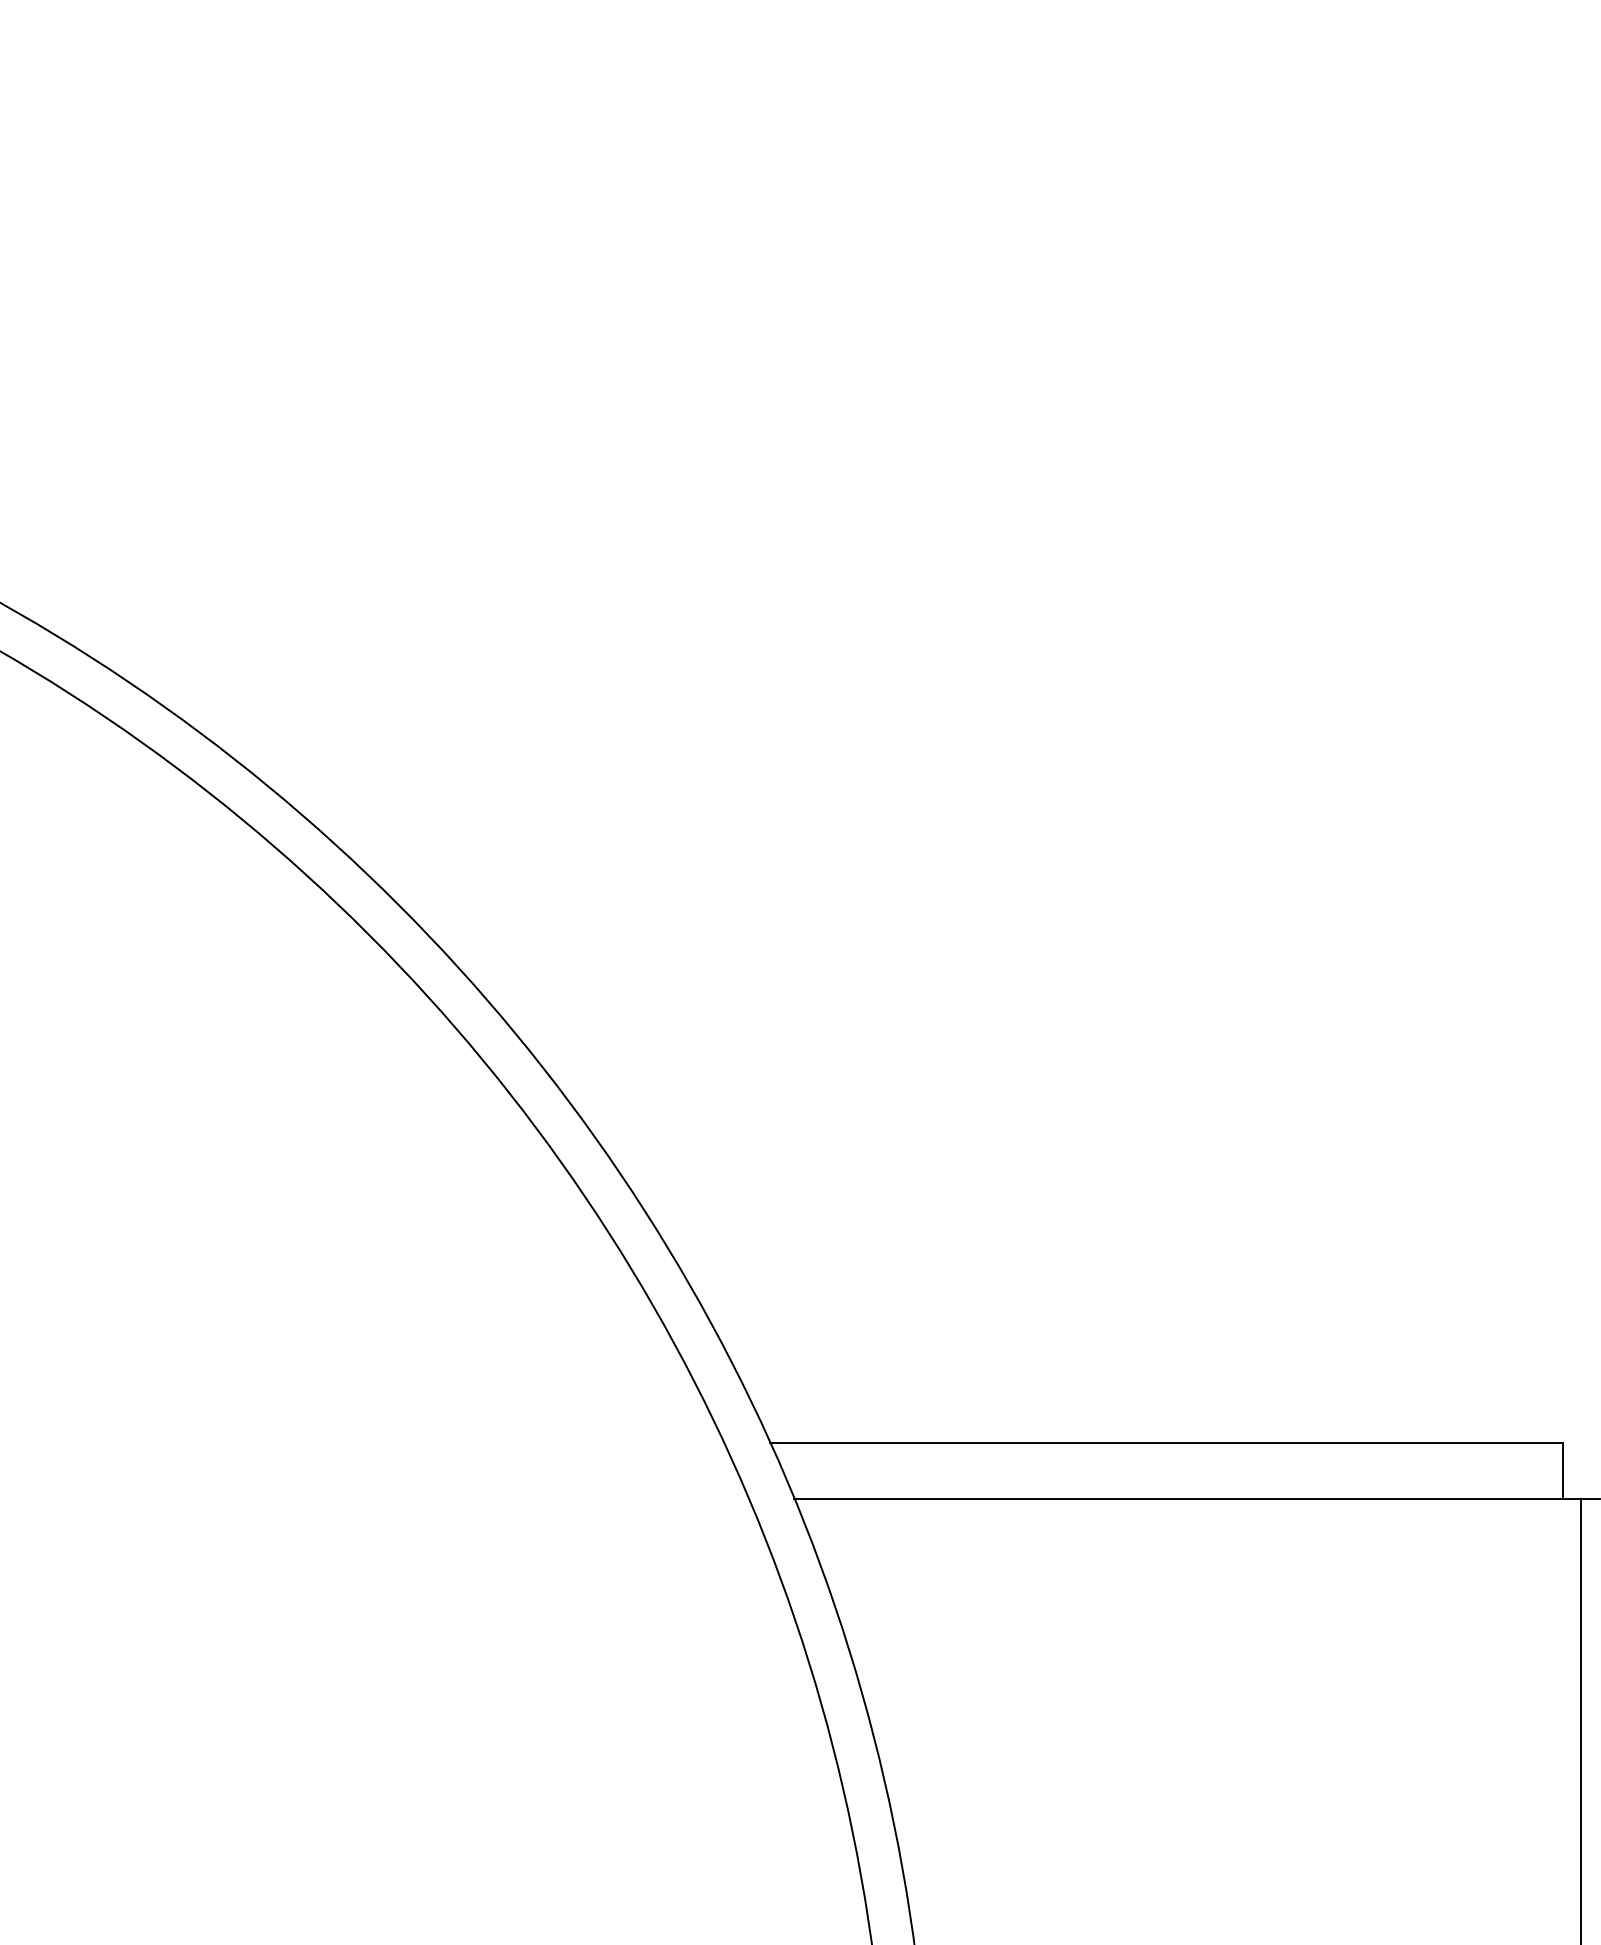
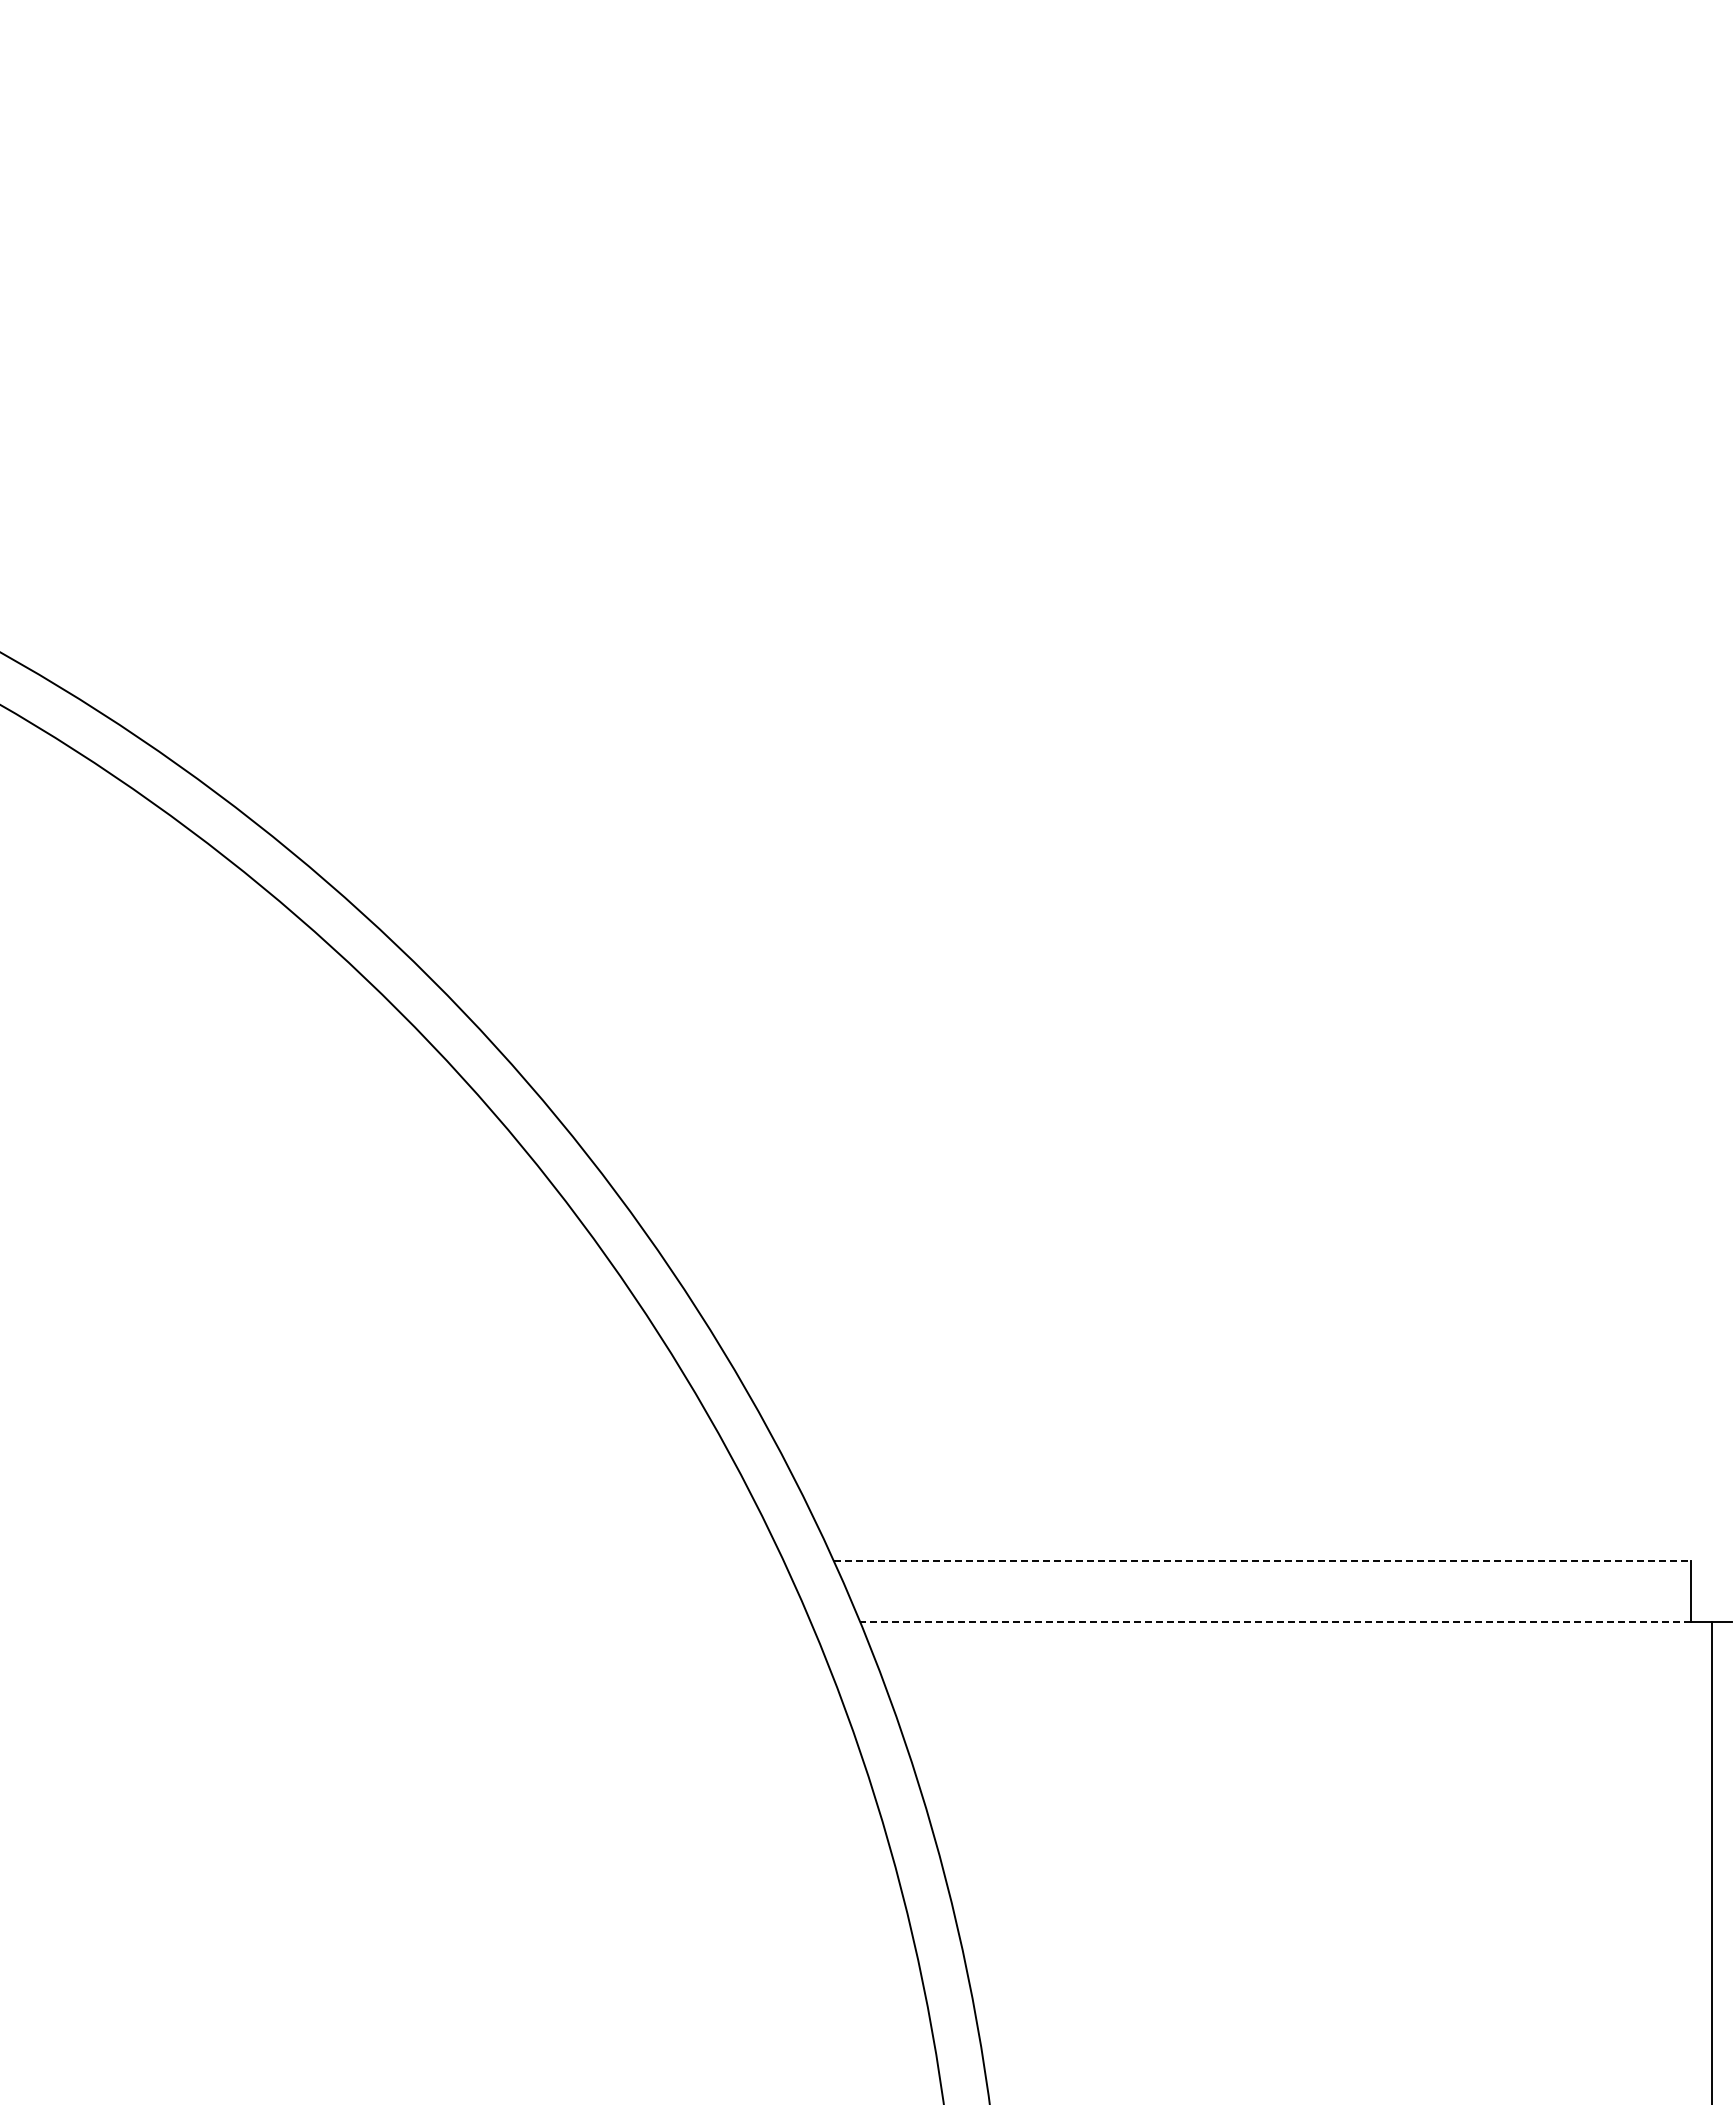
line: (1166, 1442) -> (1262, 1561), solid -> dashed
line: (1178, 1499) -> (1275, 1622), solid -> dashed

